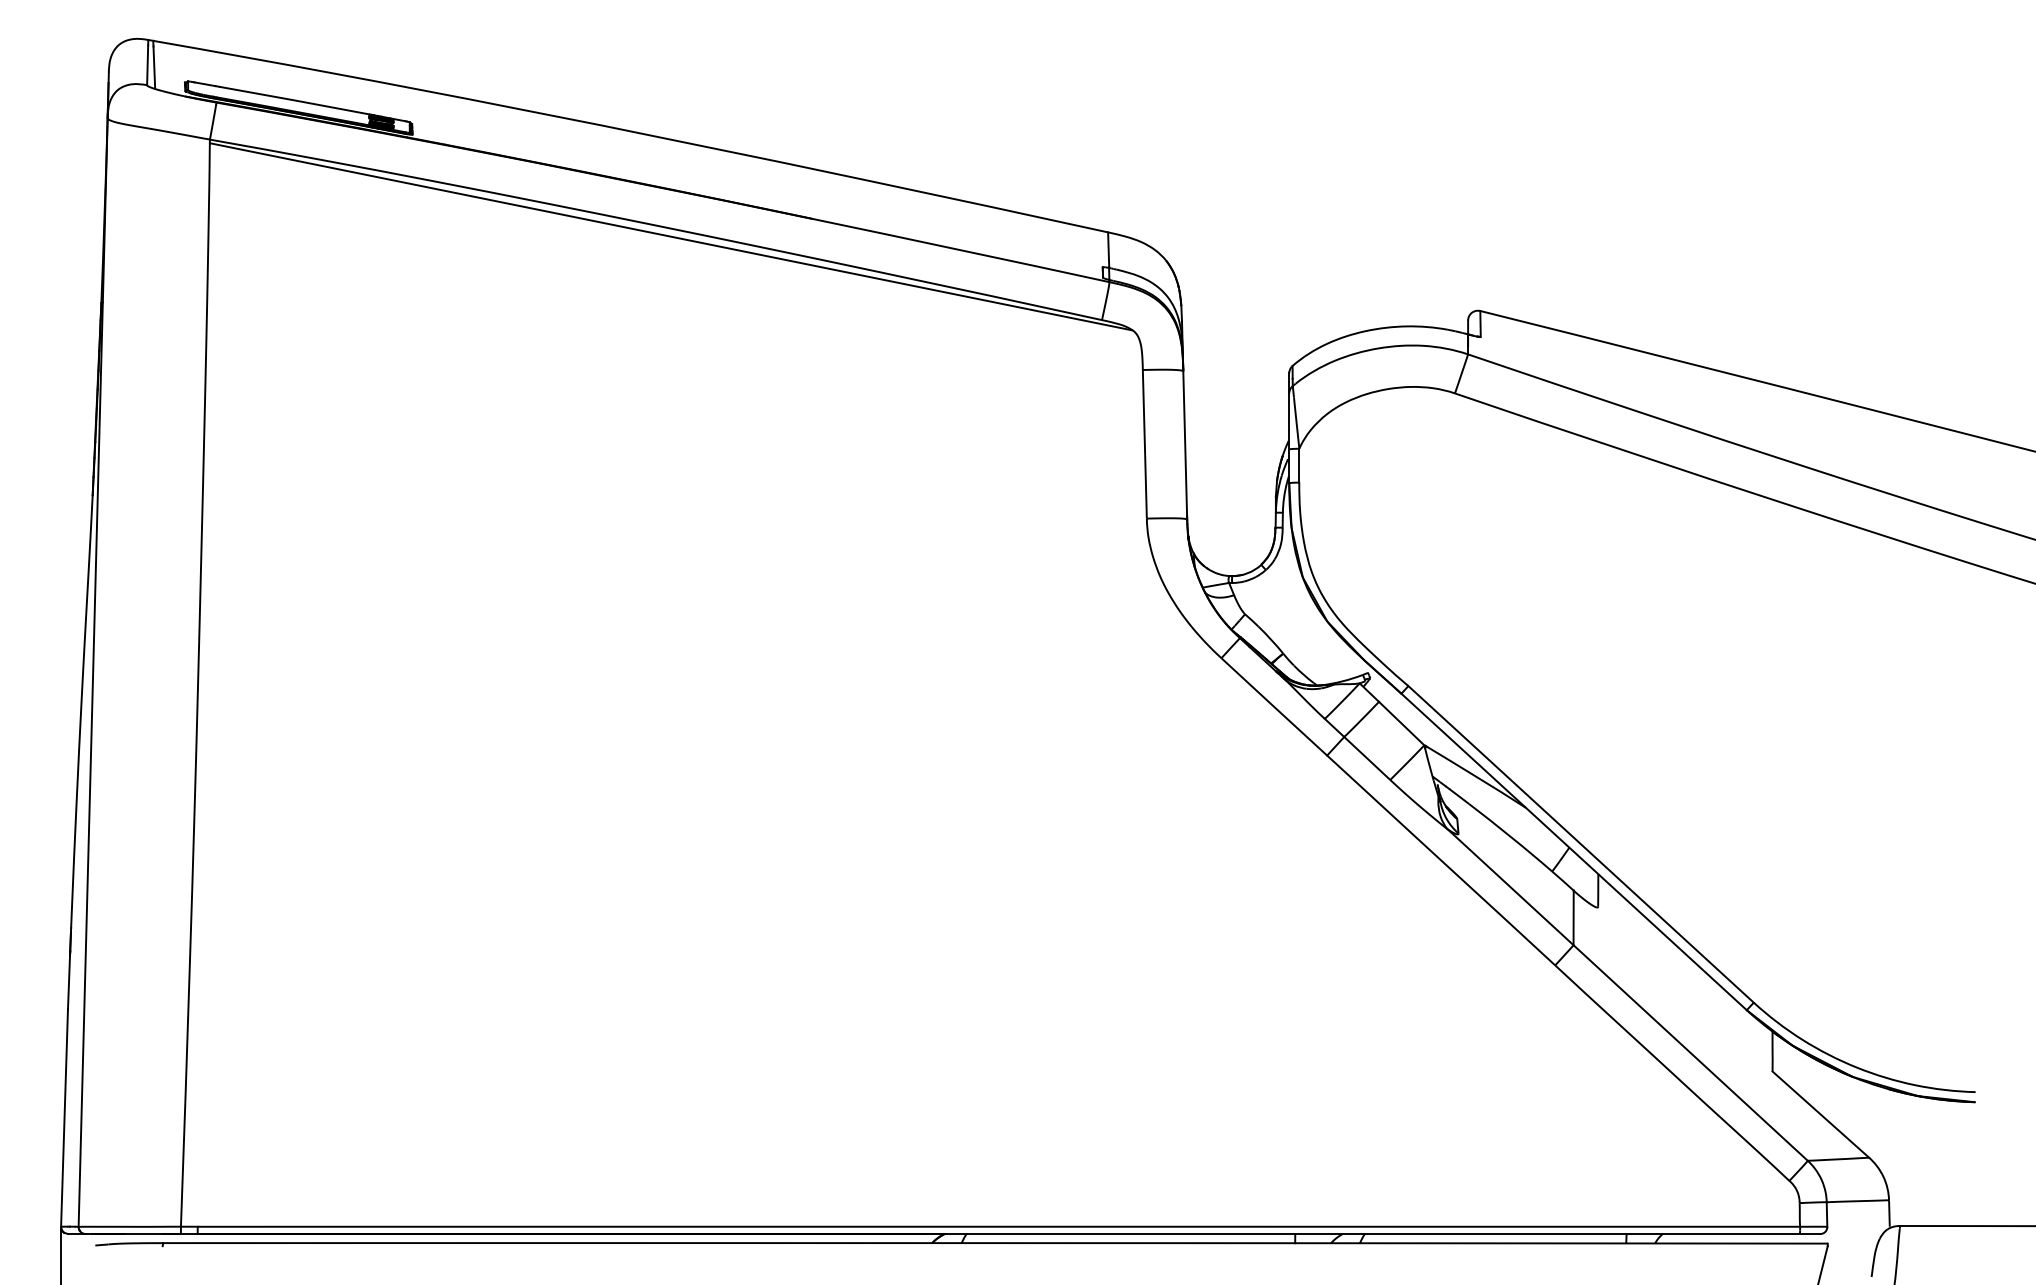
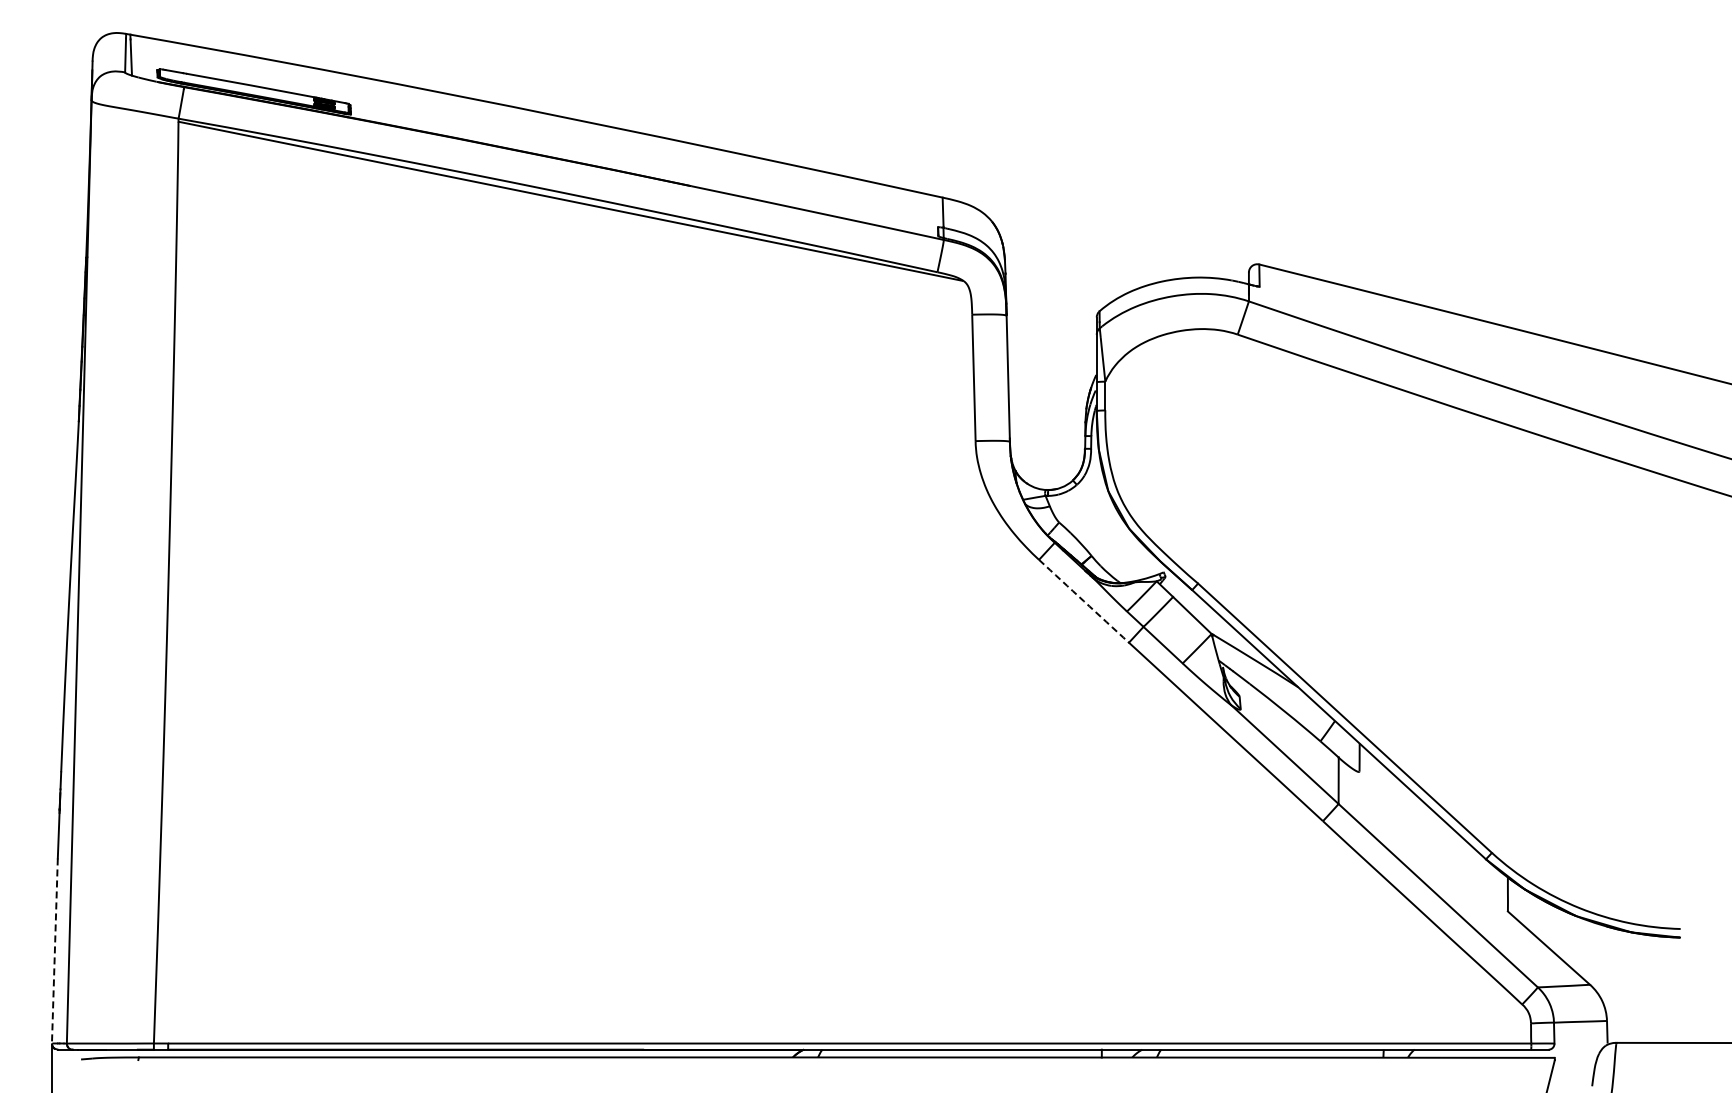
arc: (1273, 707) -> (1083, 601), solid -> dashed
line: (64, 1117) -> (54, 950), solid -> dashed

